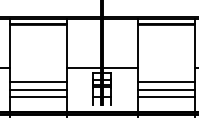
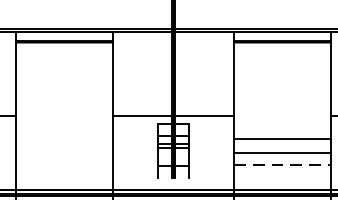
line: (37, 81) -> (63, 138), removed
line: (37, 90) -> (63, 154), removed
line: (37, 97) -> (63, 165), removed
line: (166, 97) -> (282, 165), solid -> dashed

